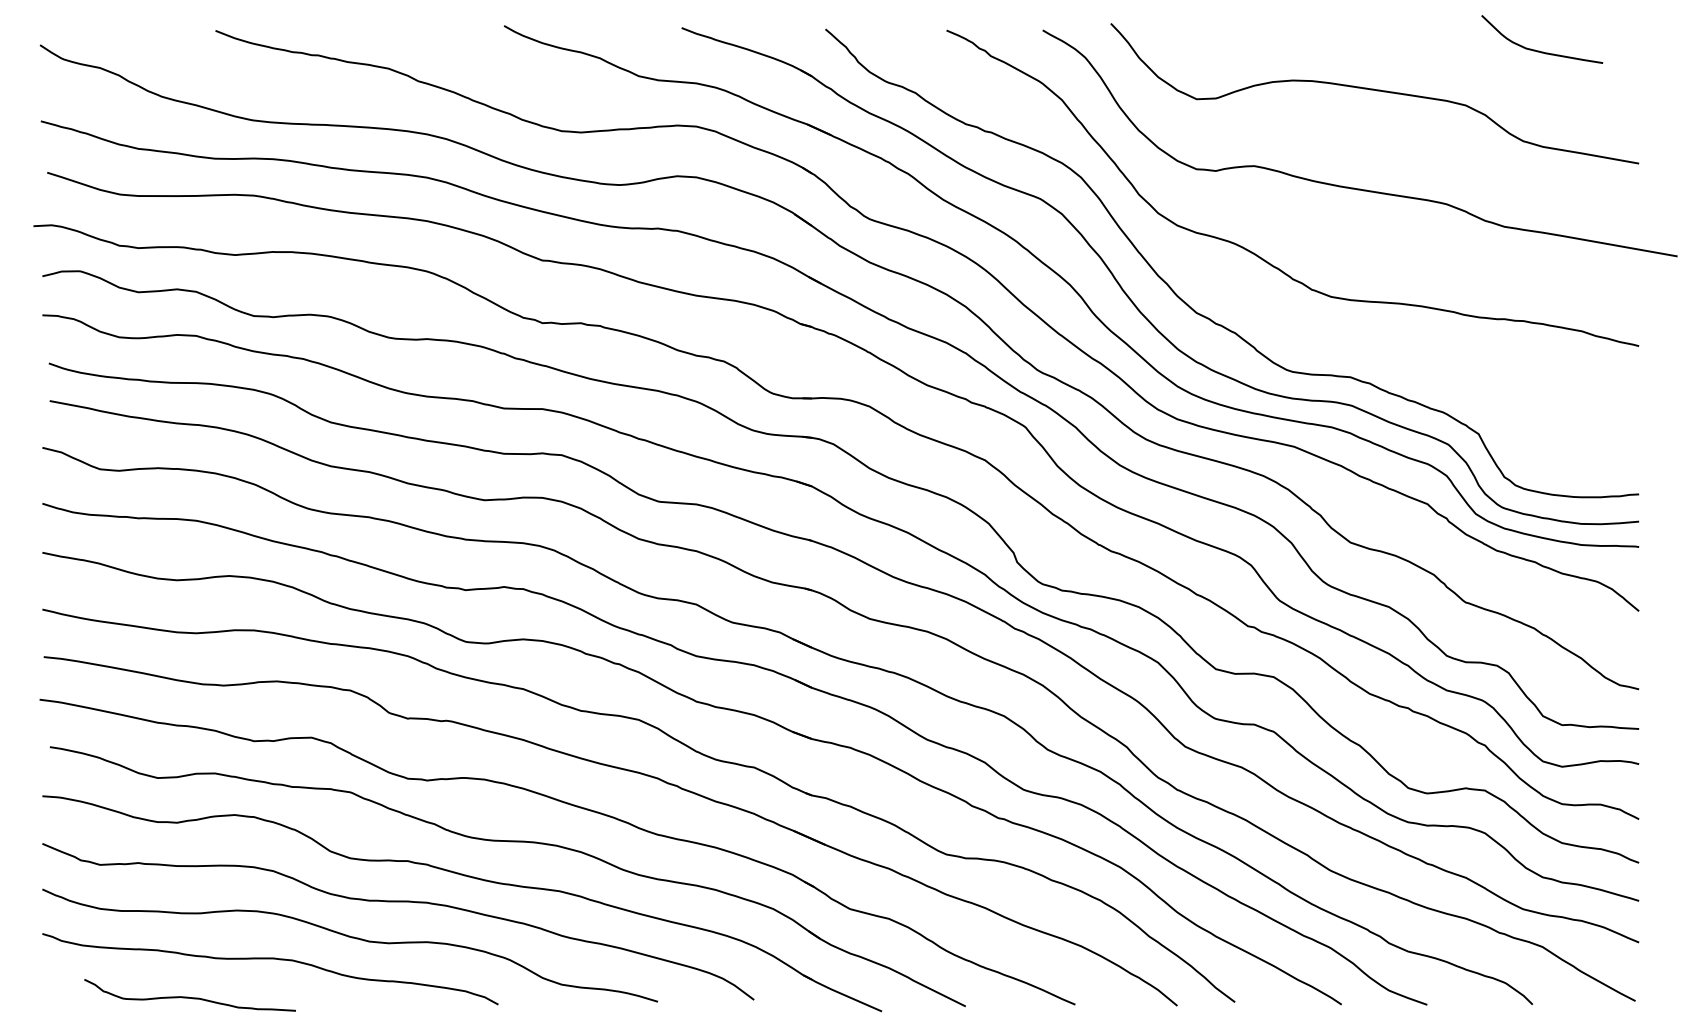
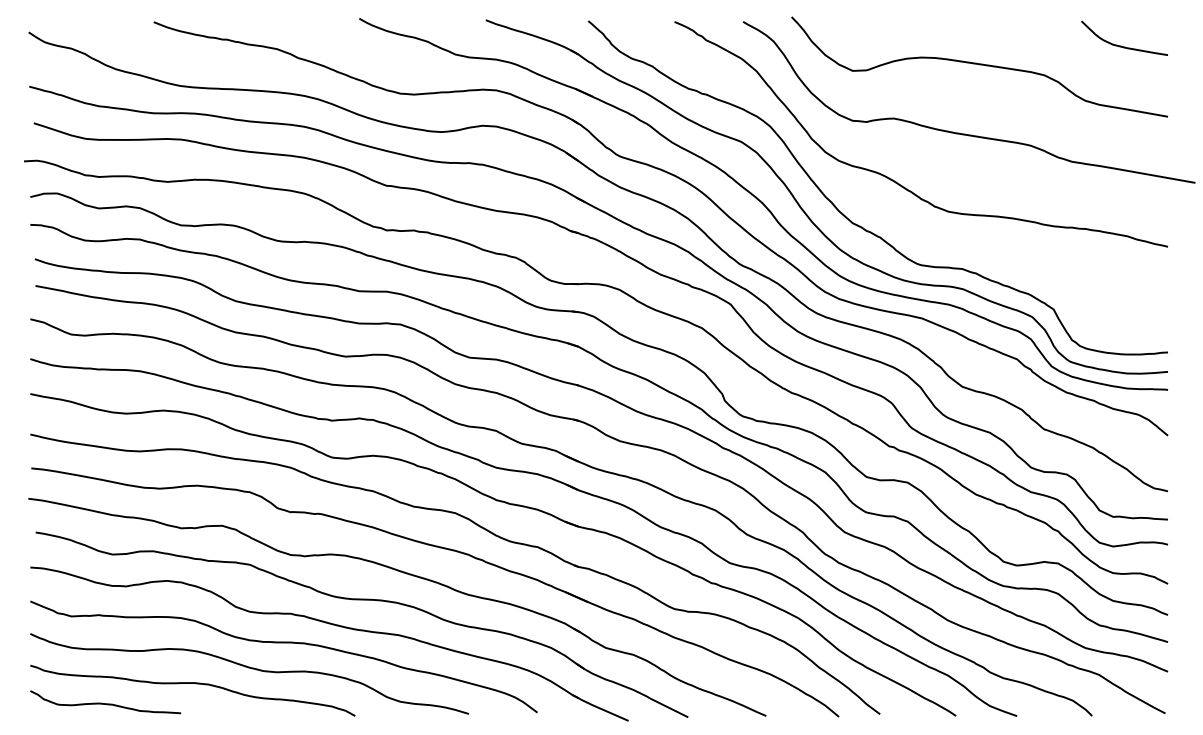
curve: (1539, 50) -> (1122, 46), moved
curve: (188, 996) -> (104, 703), moved

